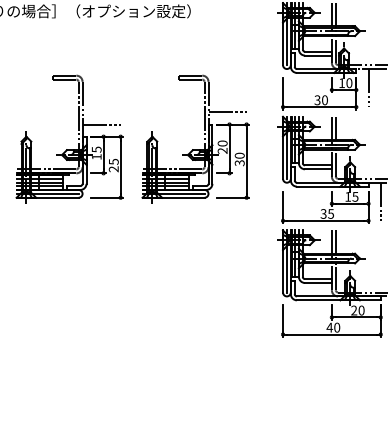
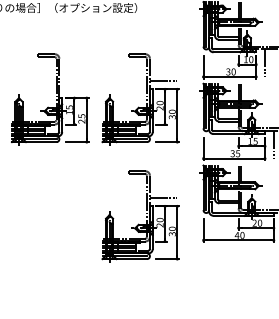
line: (100, 124) -> (72, 89), removed
part: (195, 301) -> (140, 216), added

